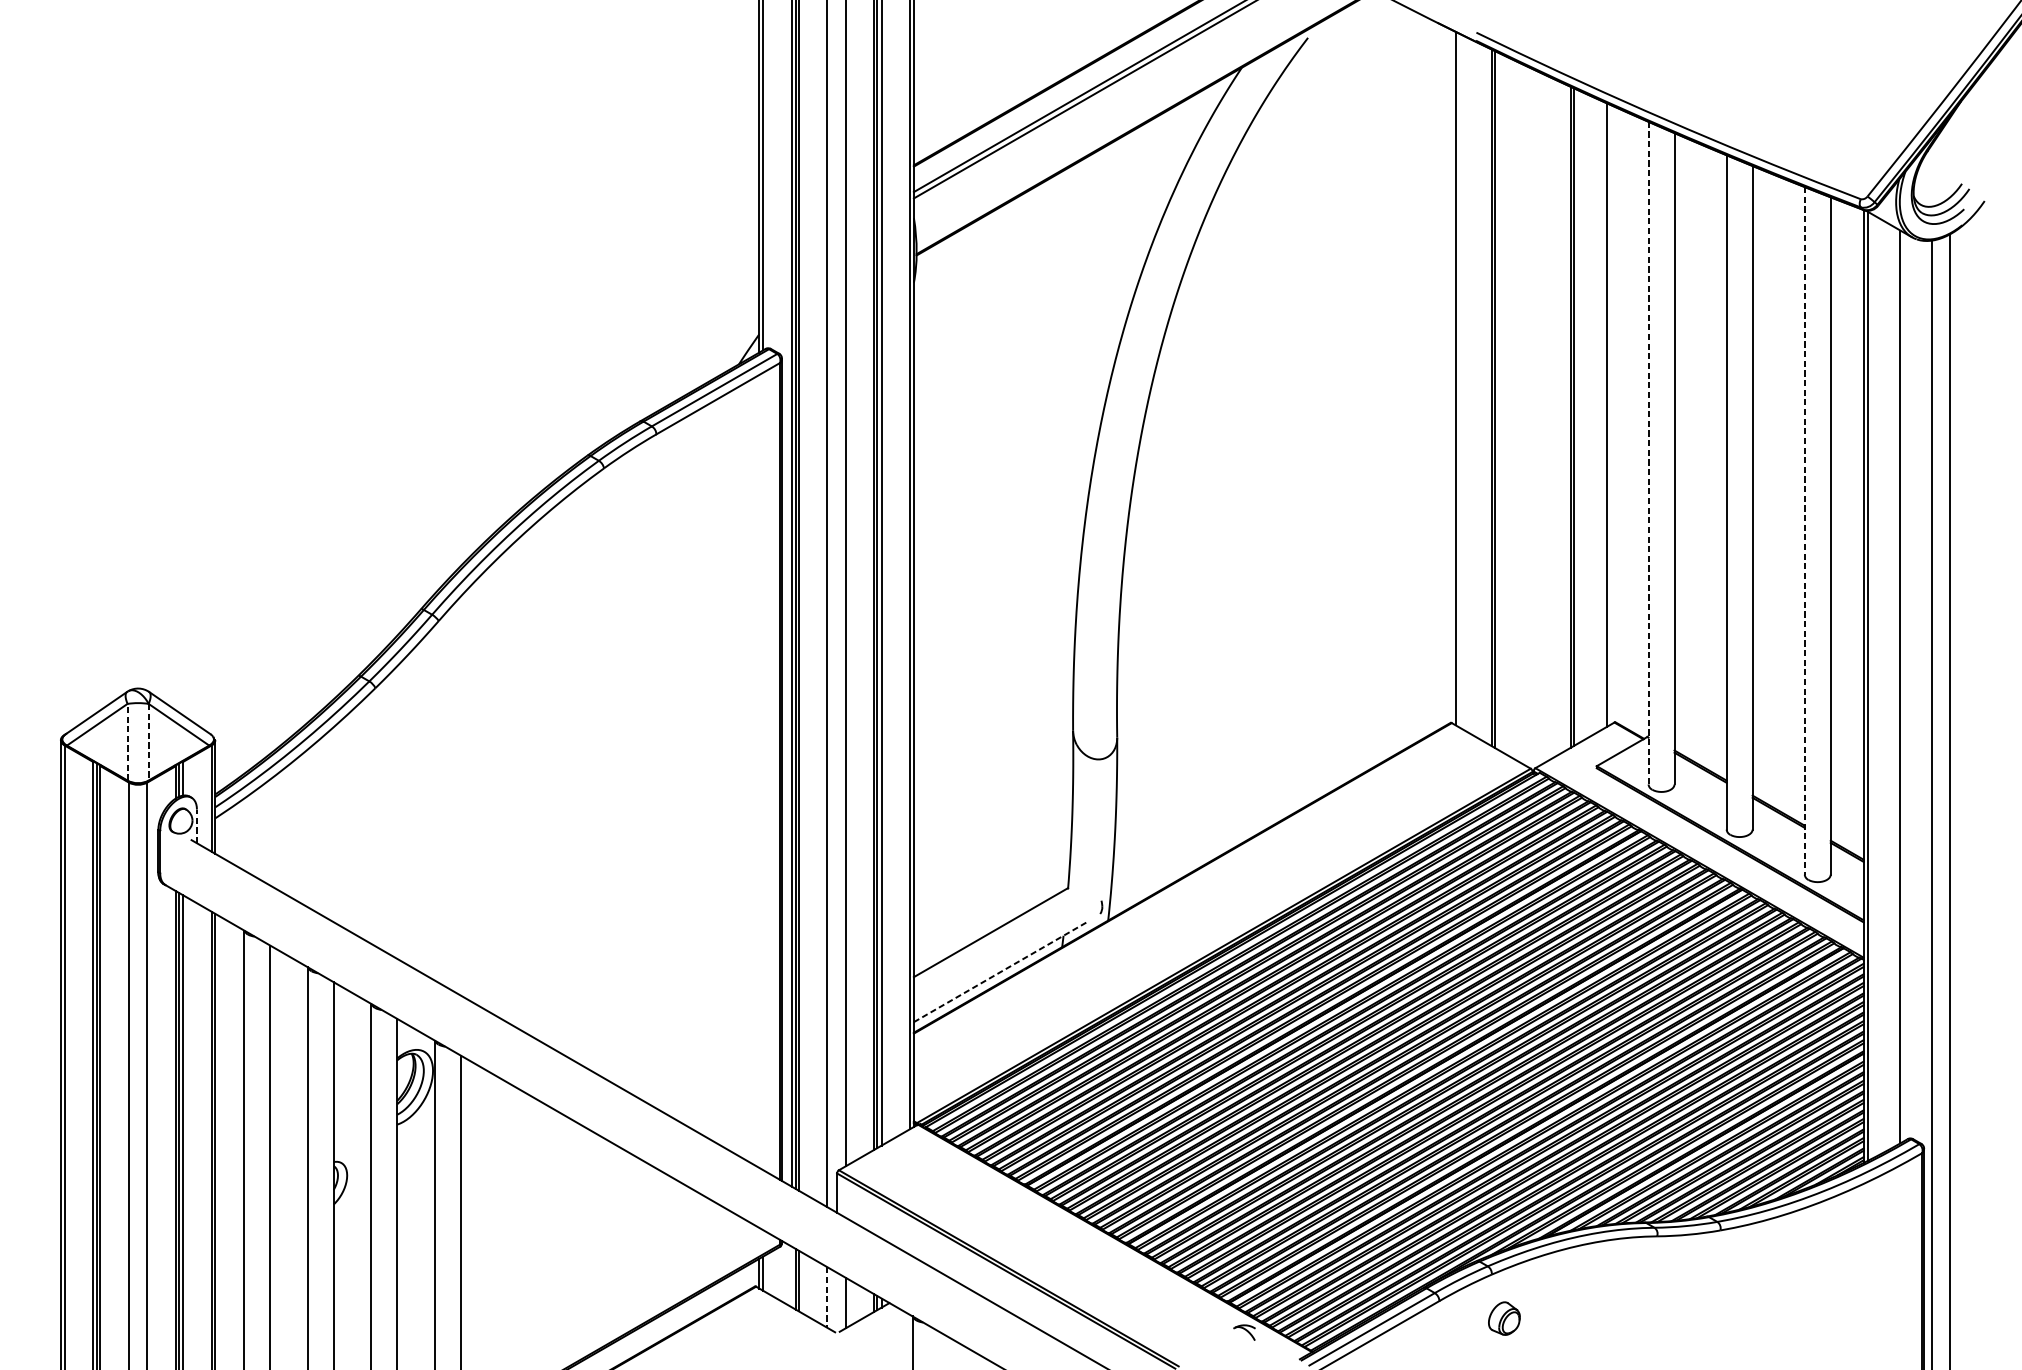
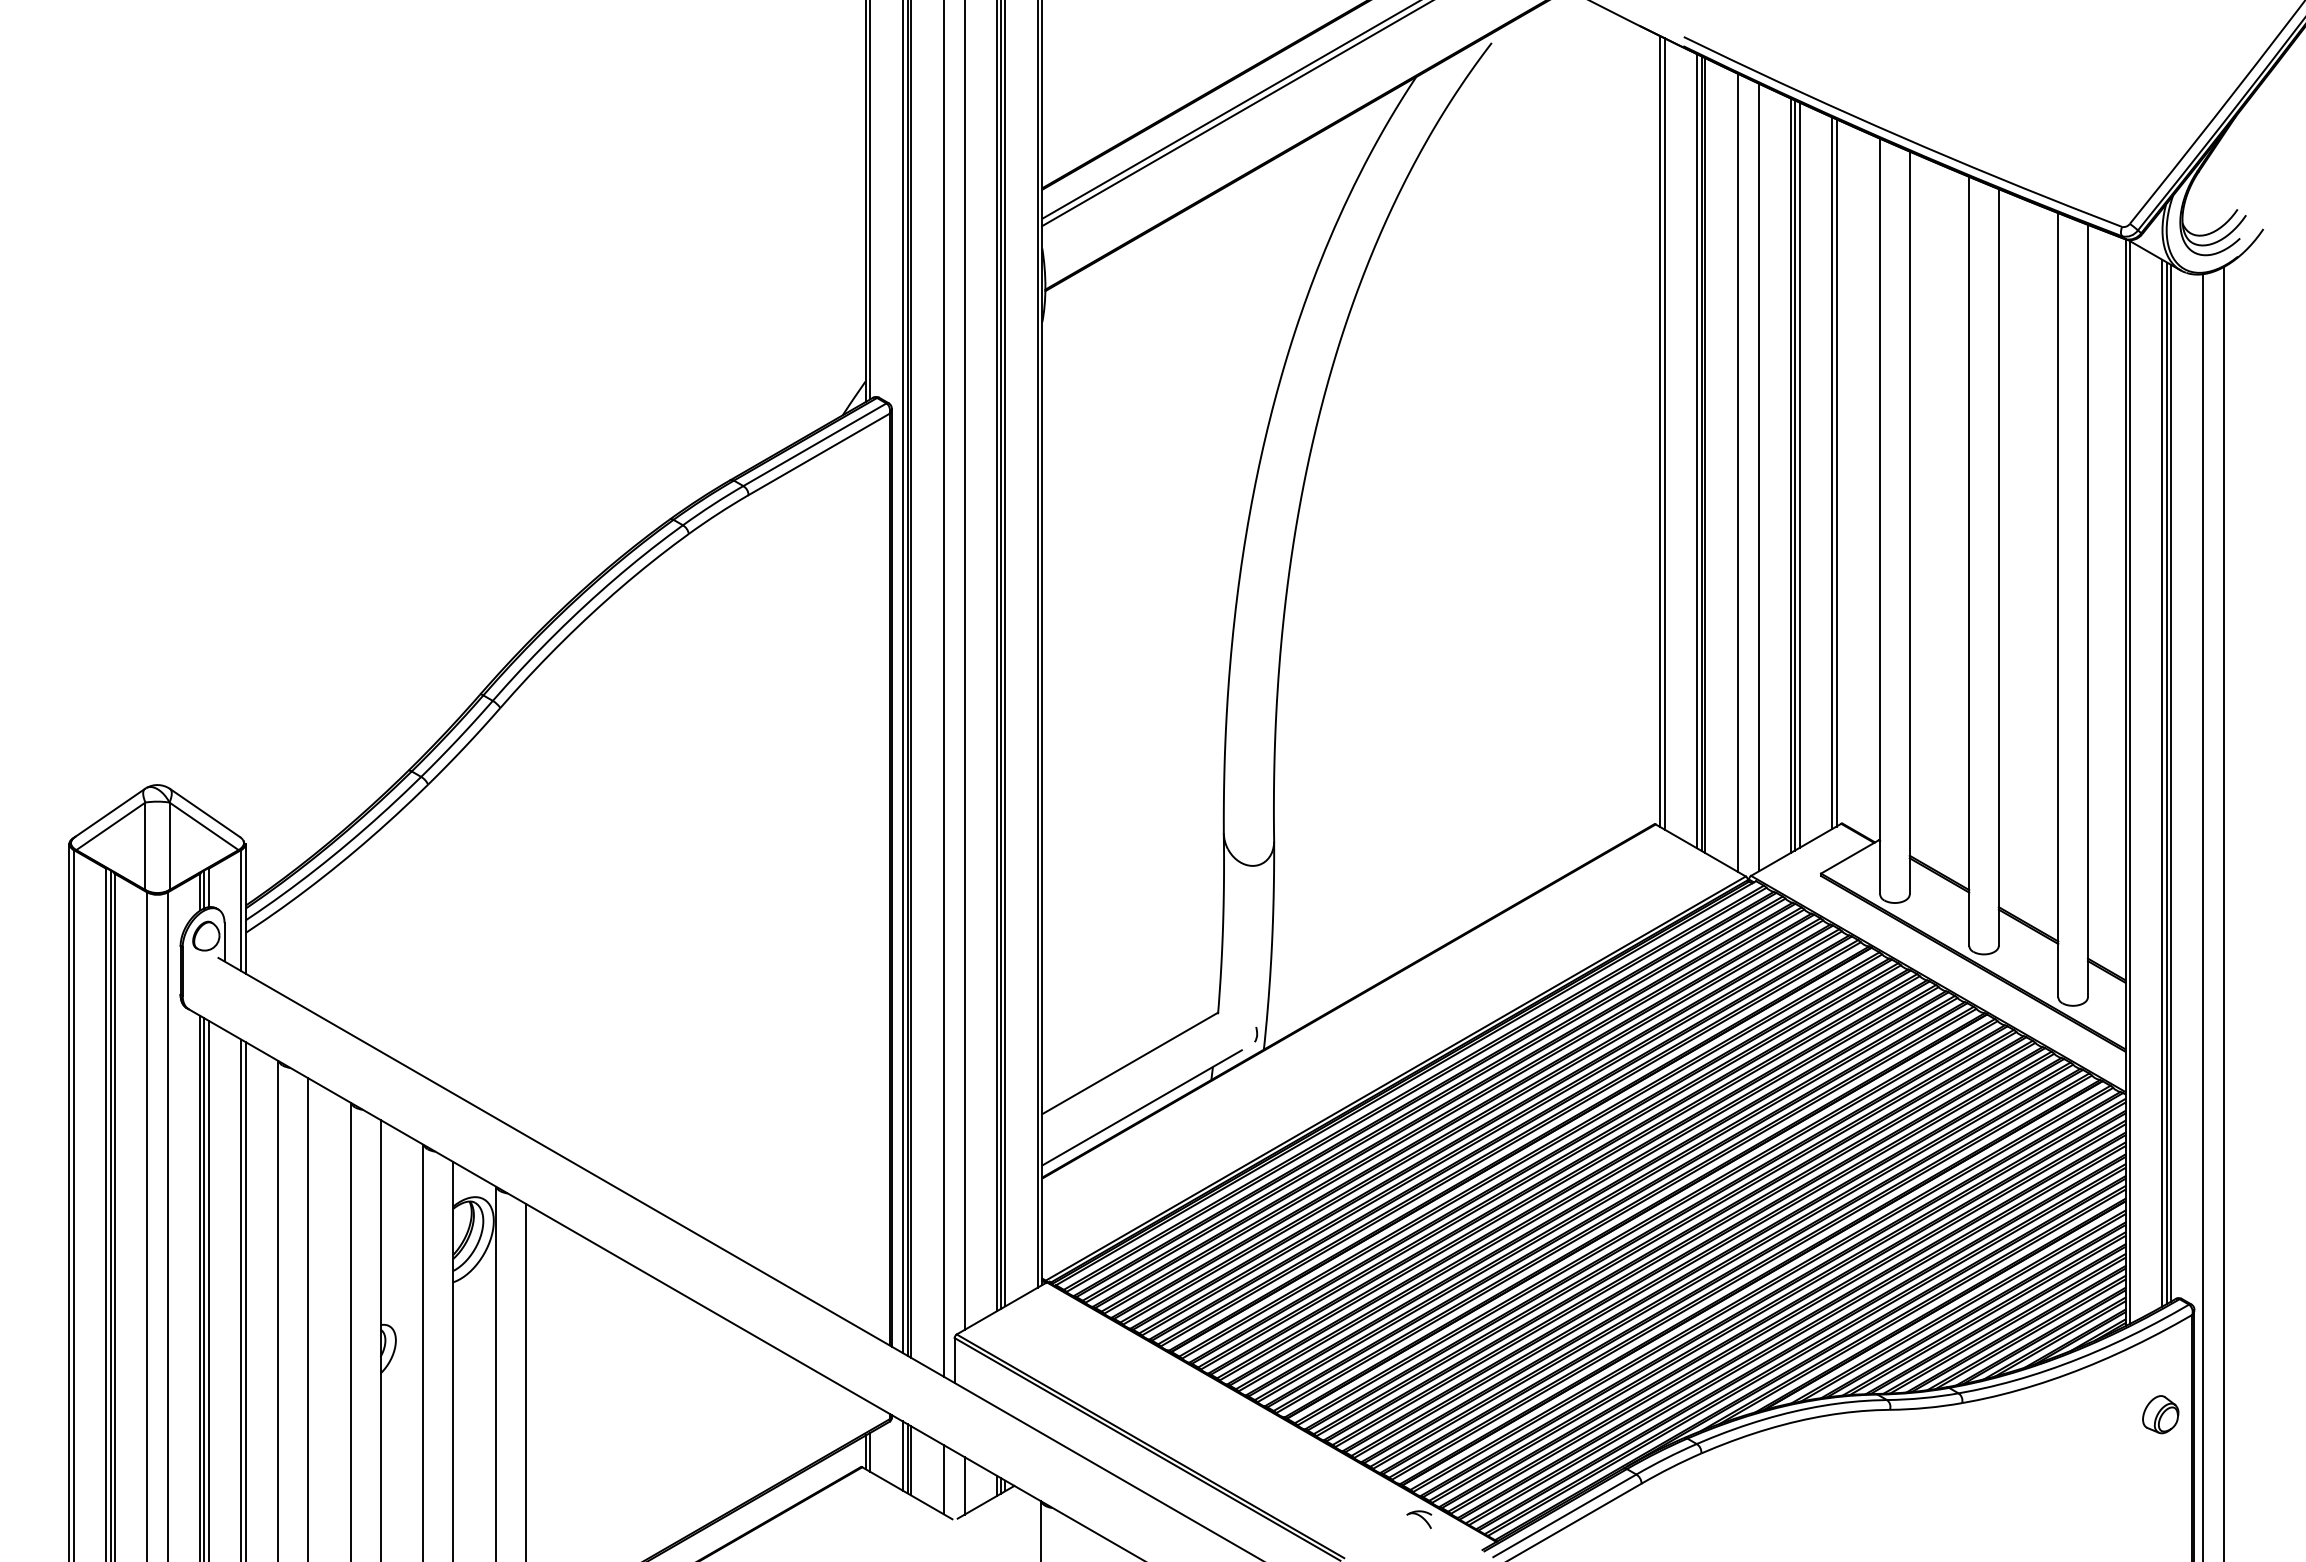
line: (1459, 380) -> (1664, 433), added
line: (1488, 396) -> (1697, 451), added
line: (1523, 414) -> (1737, 472), added
line: (1610, 414) -> (1836, 472), added
line: (1577, 416) -> (1799, 474), added
line: (1541, 418) -> (1758, 477), added
line: (1648, 453) -> (1880, 516), dashed -> solid
line: (1804, 531) -> (2058, 605), dashed -> solid
line: (1896, 686) -> (2162, 782), added
line: (1903, 686) -> (2170, 782), added
line: (127, 742) -> (145, 846), dashed -> solid
line: (148, 742) -> (169, 846), dashed -> solid
line: (196, 825) -> (224, 941), dashed -> solid
line: (1001, 971) -> (1142, 1107), dashed -> solid
line: (791, 1276) -> (902, 1455), added
line: (827, 1297) -> (943, 1479), dashed -> solid
part: (1504, 1318) -> (2160, 1414), moved

